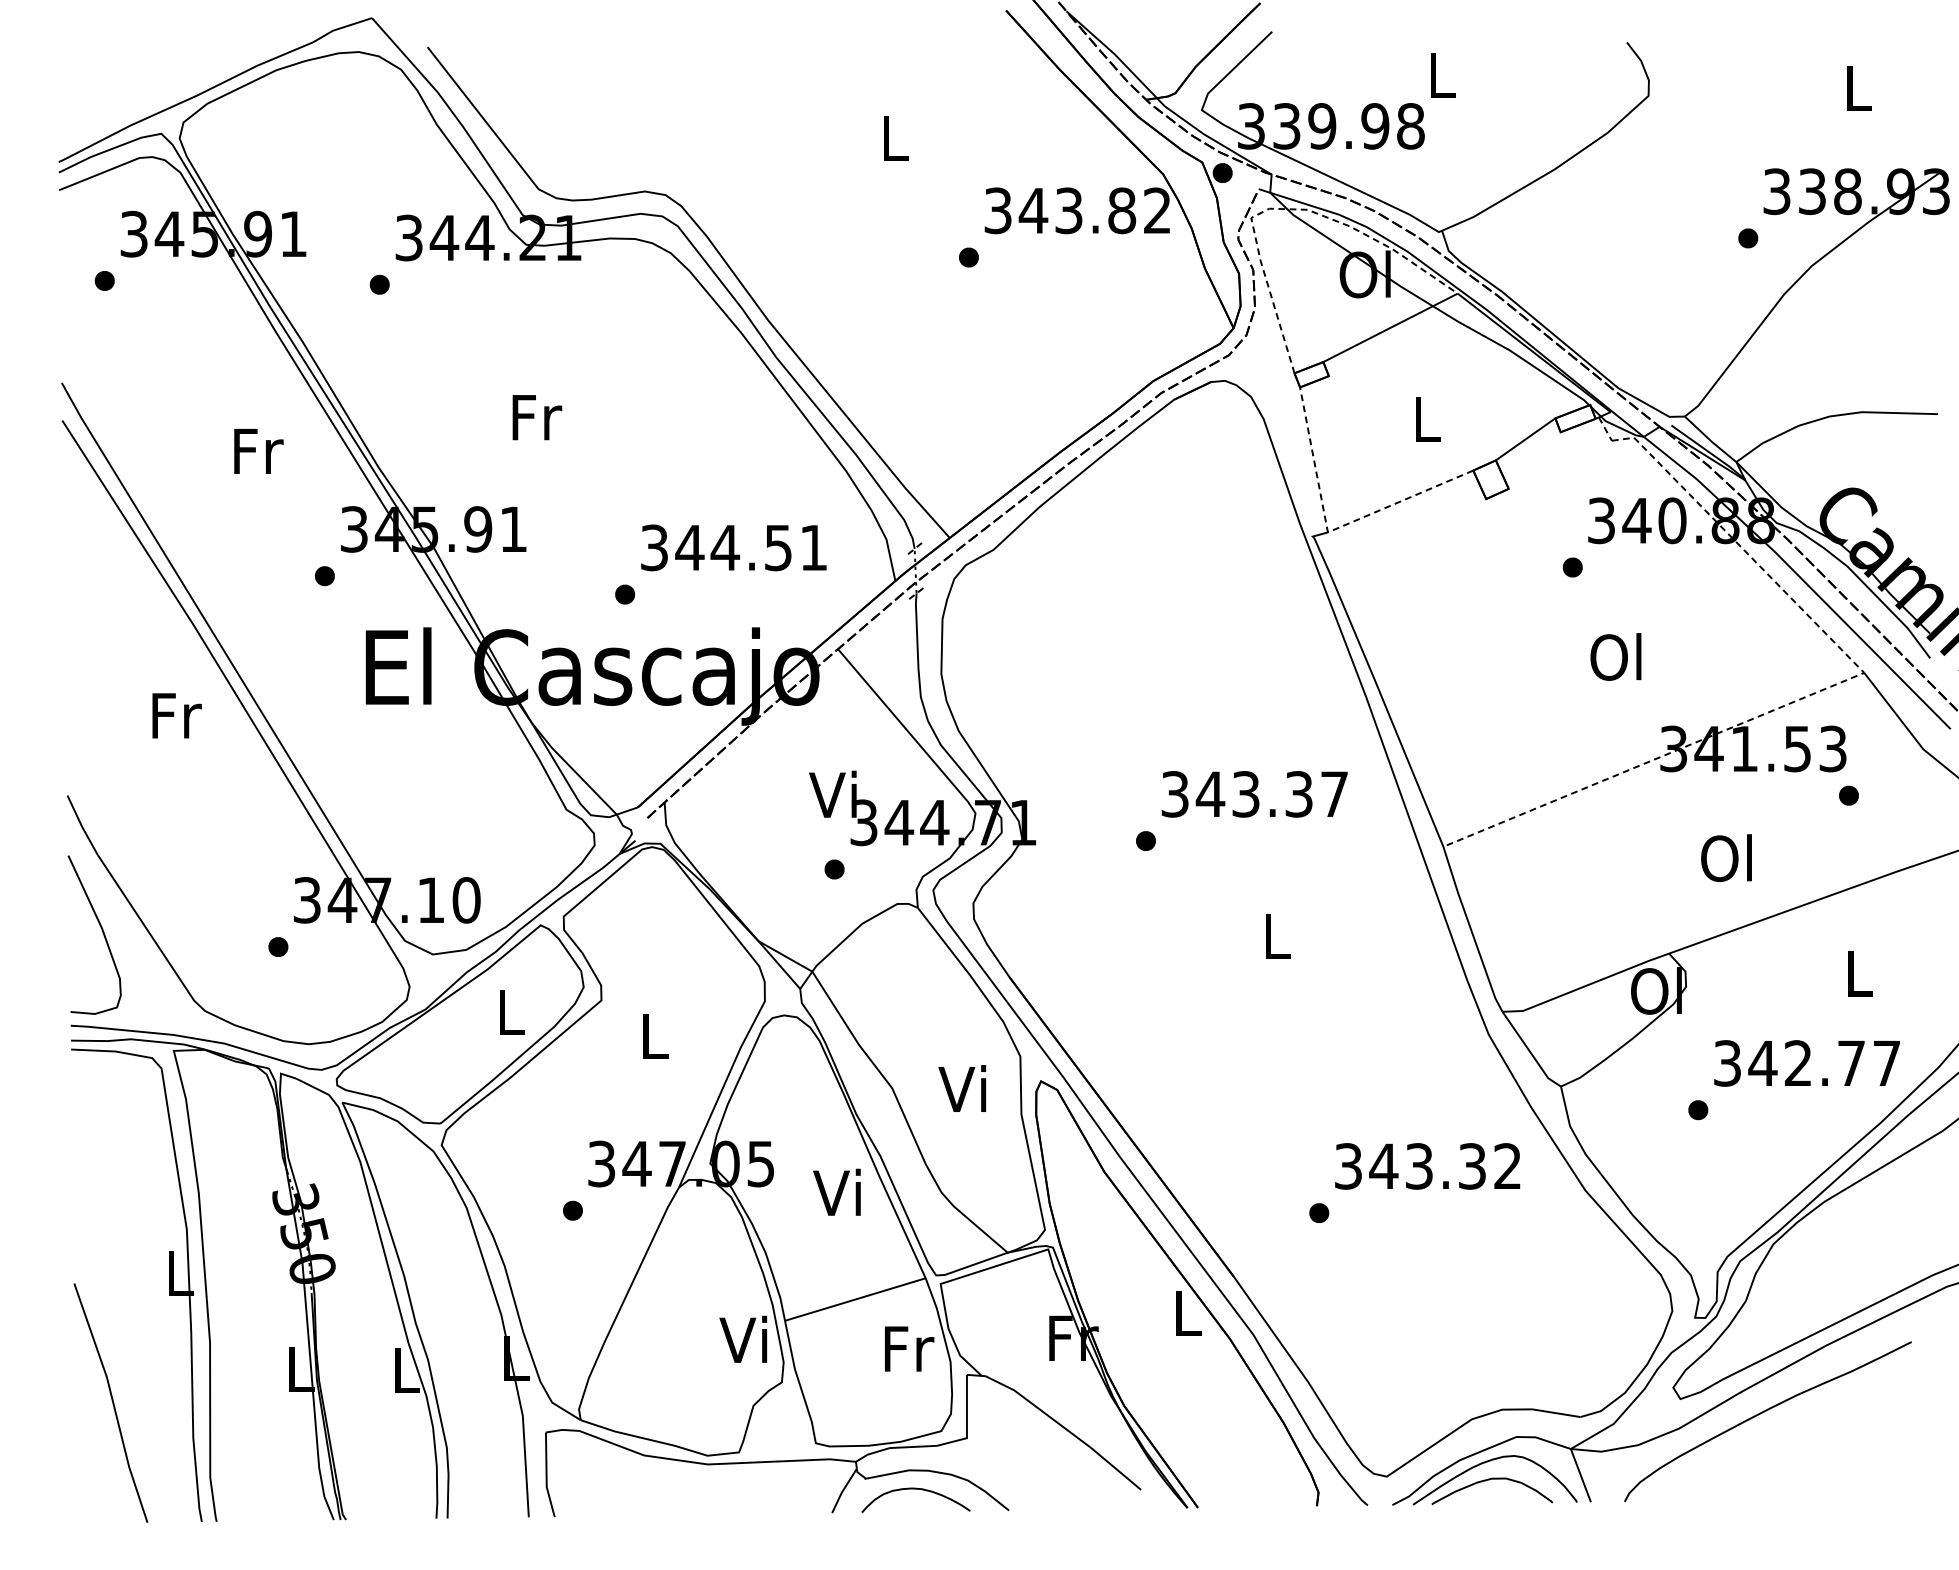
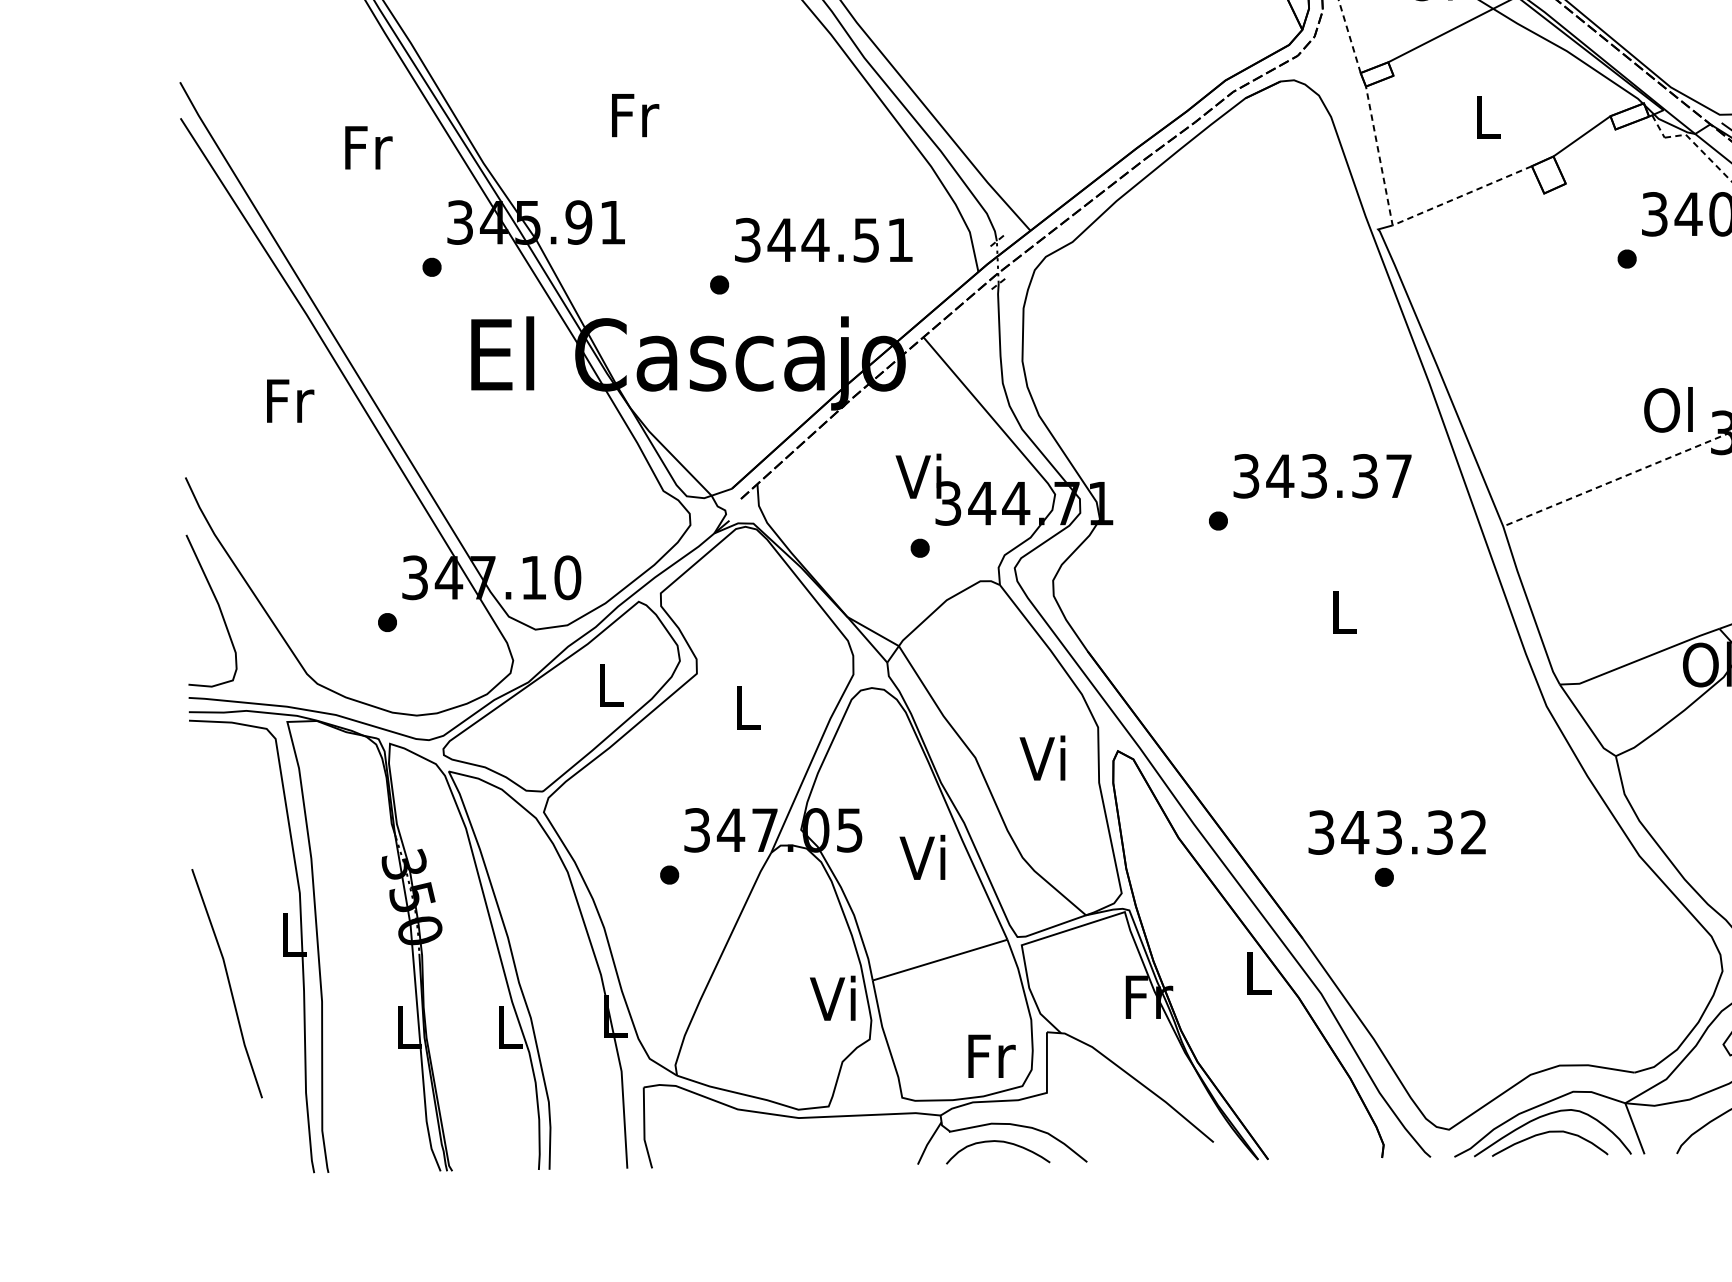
text: (1615, 656) -> (1668, 409), moved
text: (1427, 1166) -> (1397, 832), moved
text: (909, 1348) -> (991, 1055), moved
line: (112, 1402) -> (228, 983), moved

